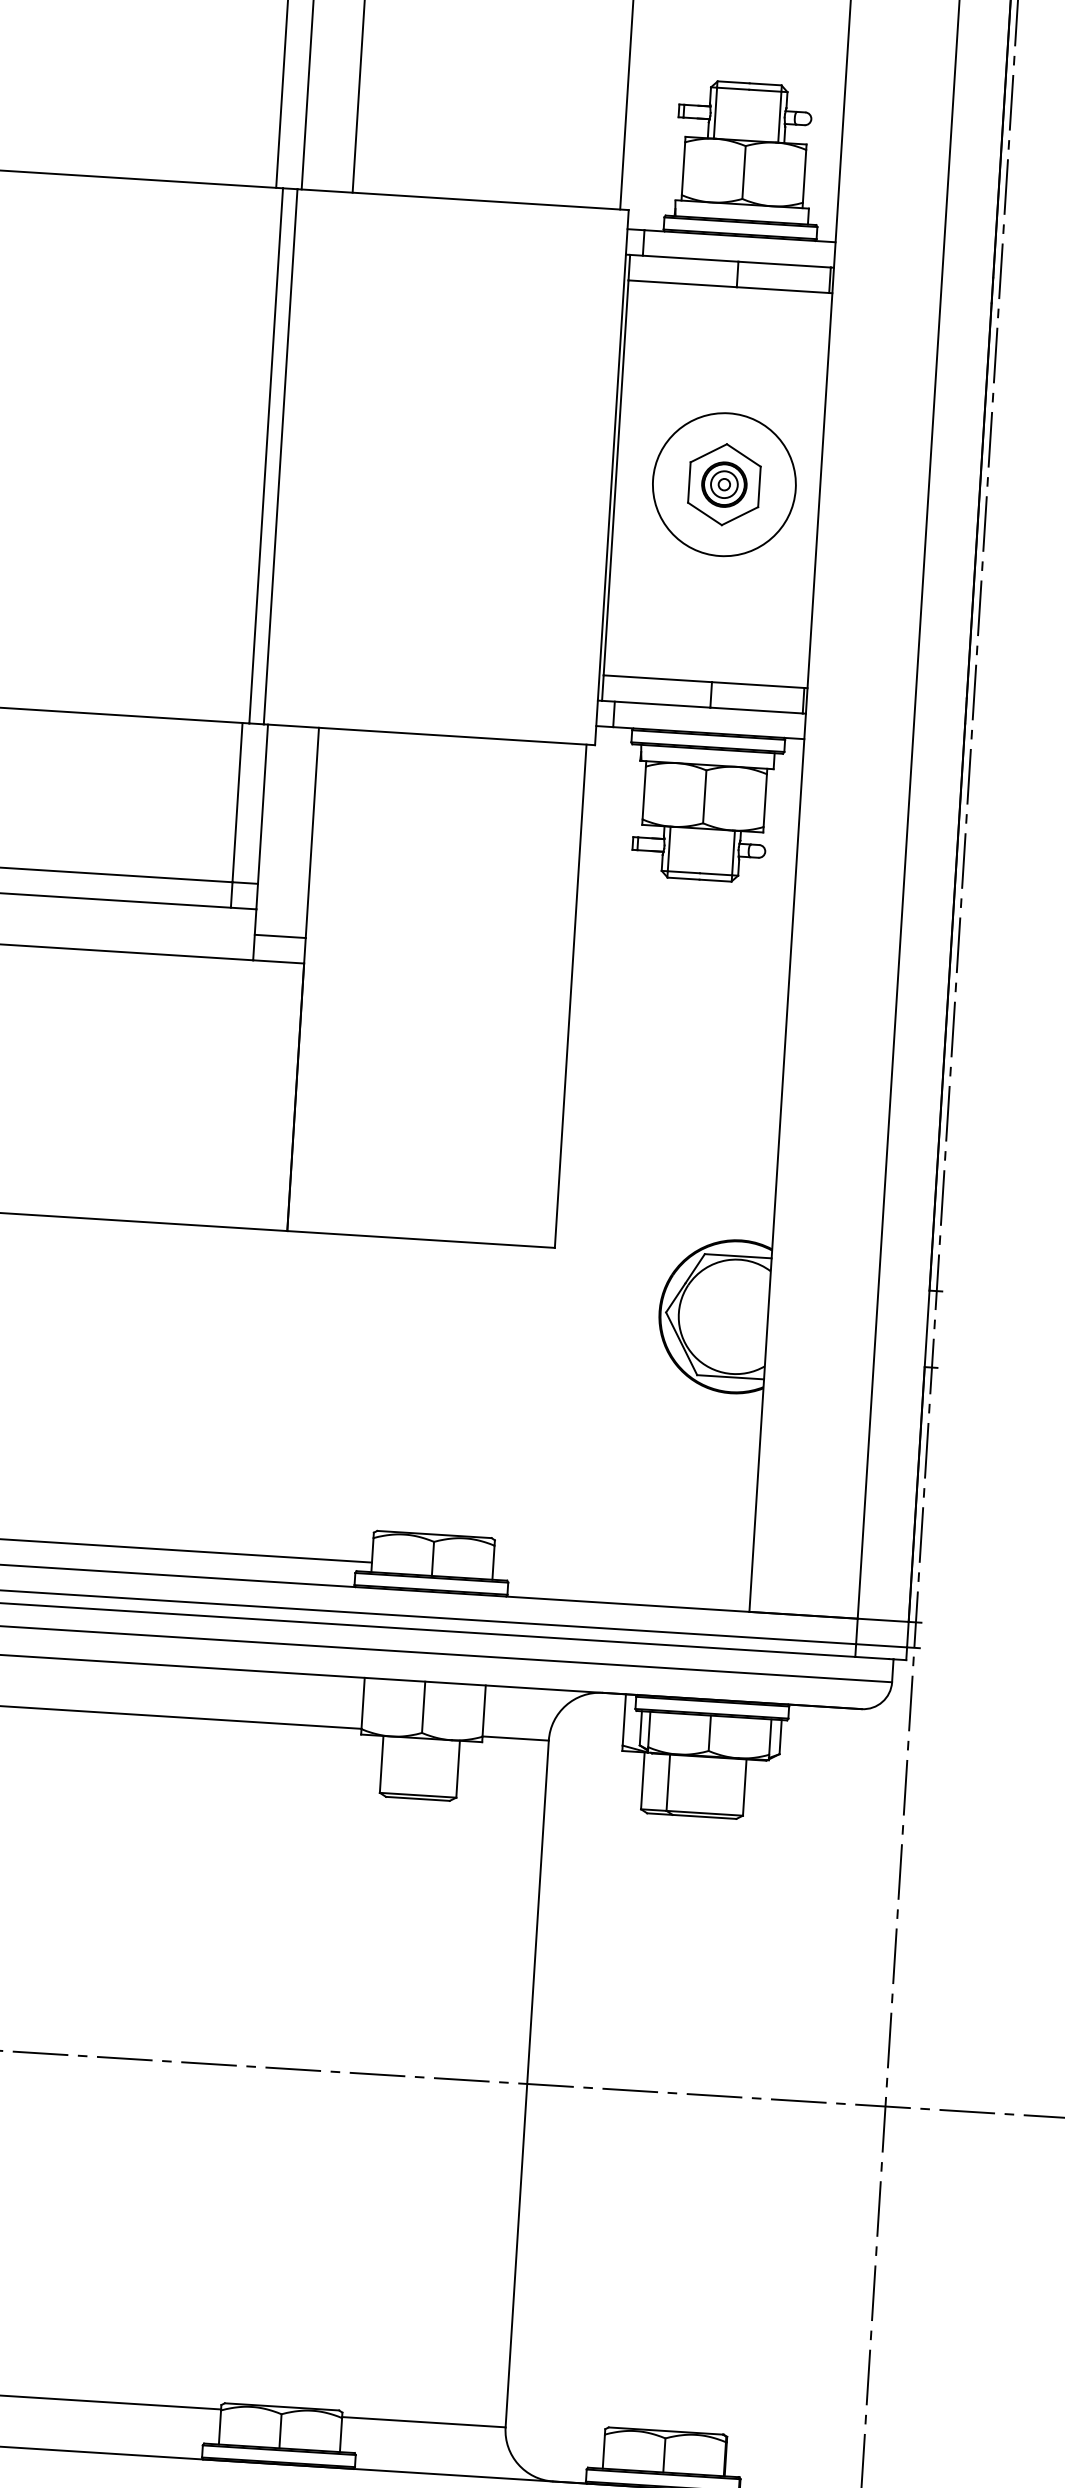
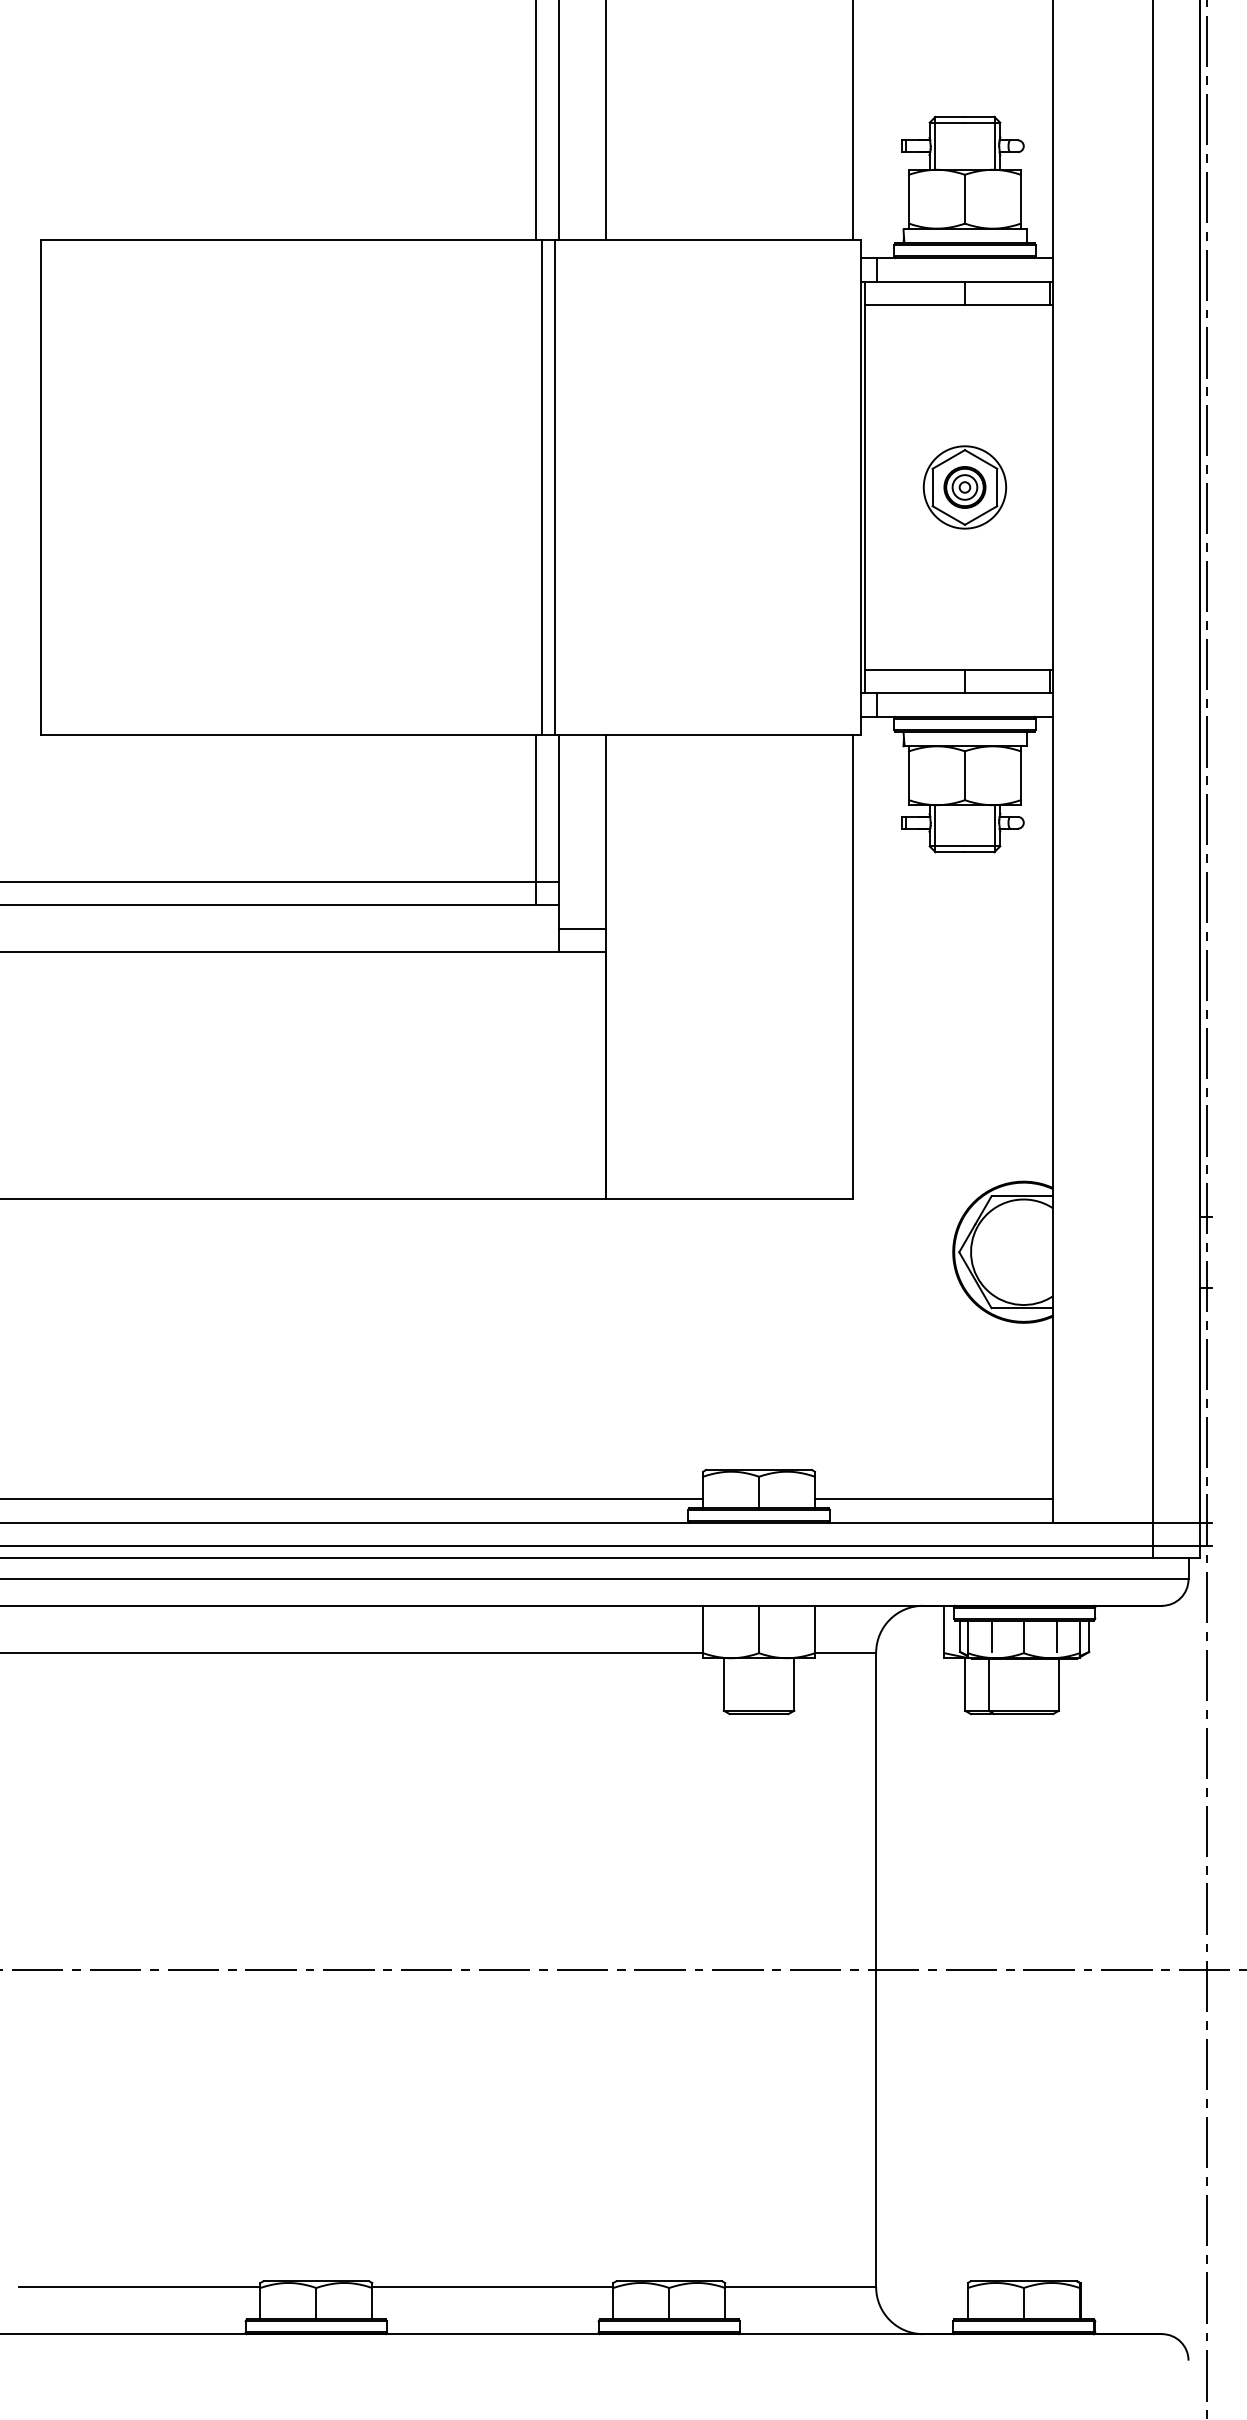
circle: (723, 484) -> (964, 487), size x0.62
line: (621, 1578) -> (933, 1499), added
line: (675, 1730) -> (992, 1636), added
line: (745, 1735) -> (1056, 1636), added

